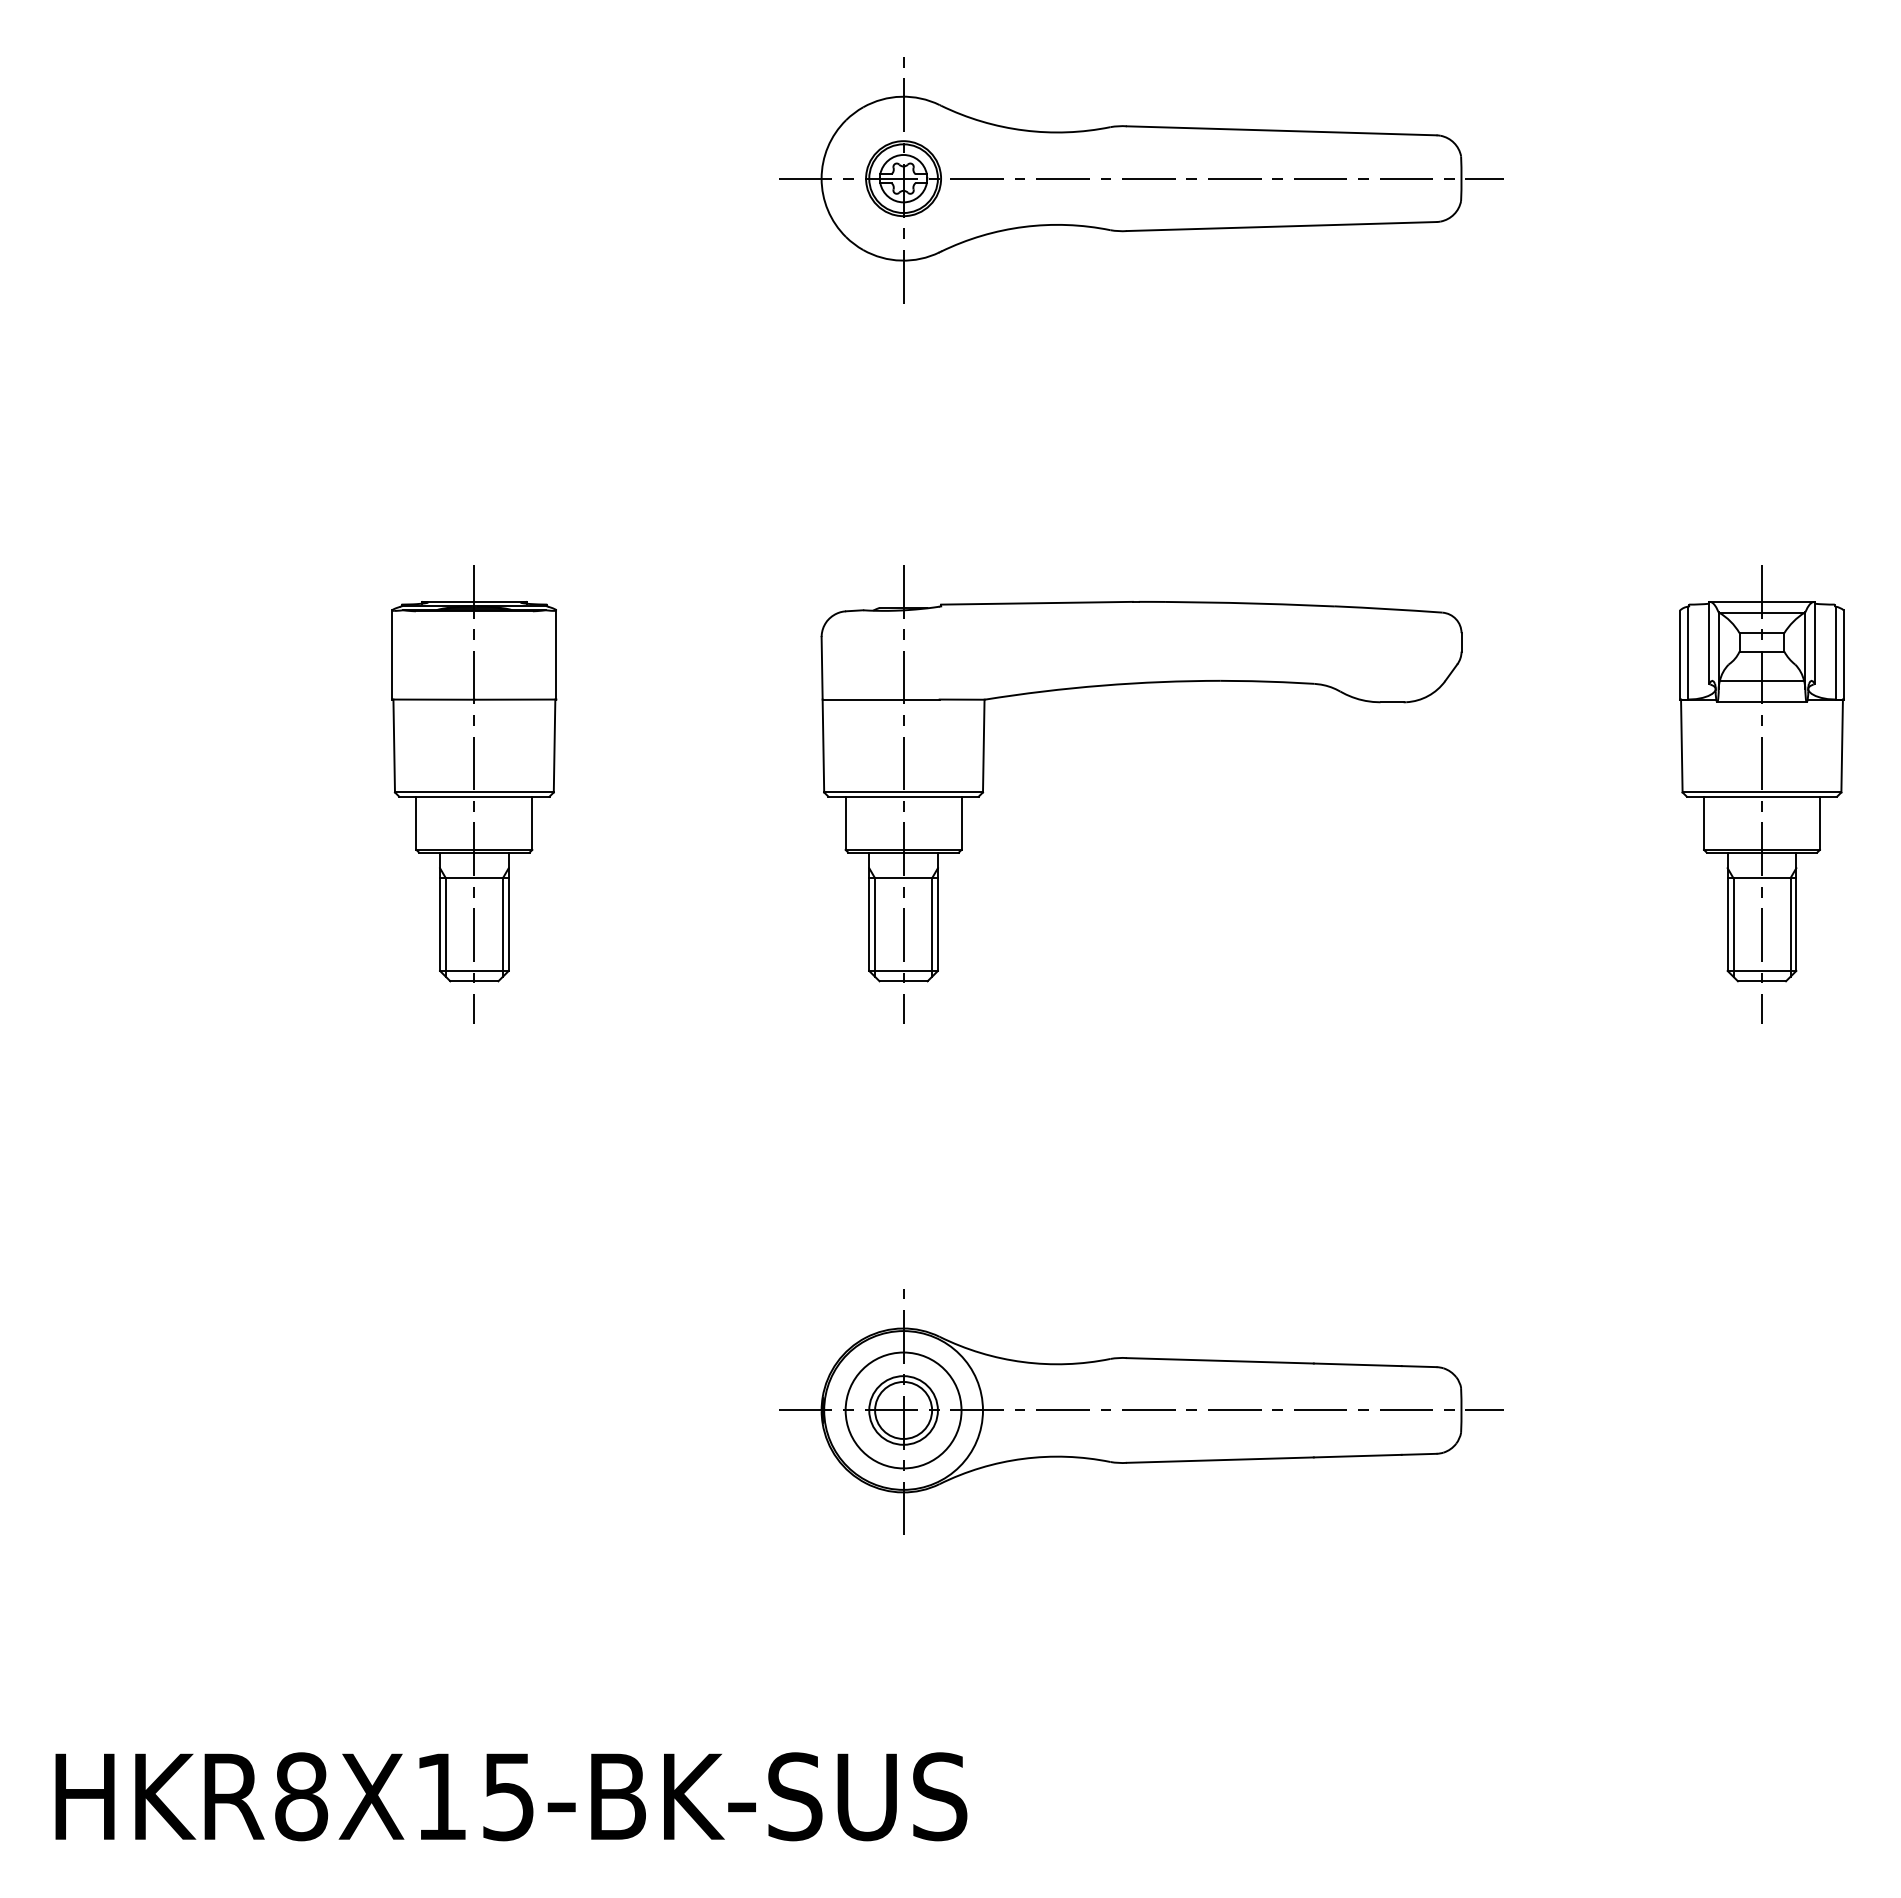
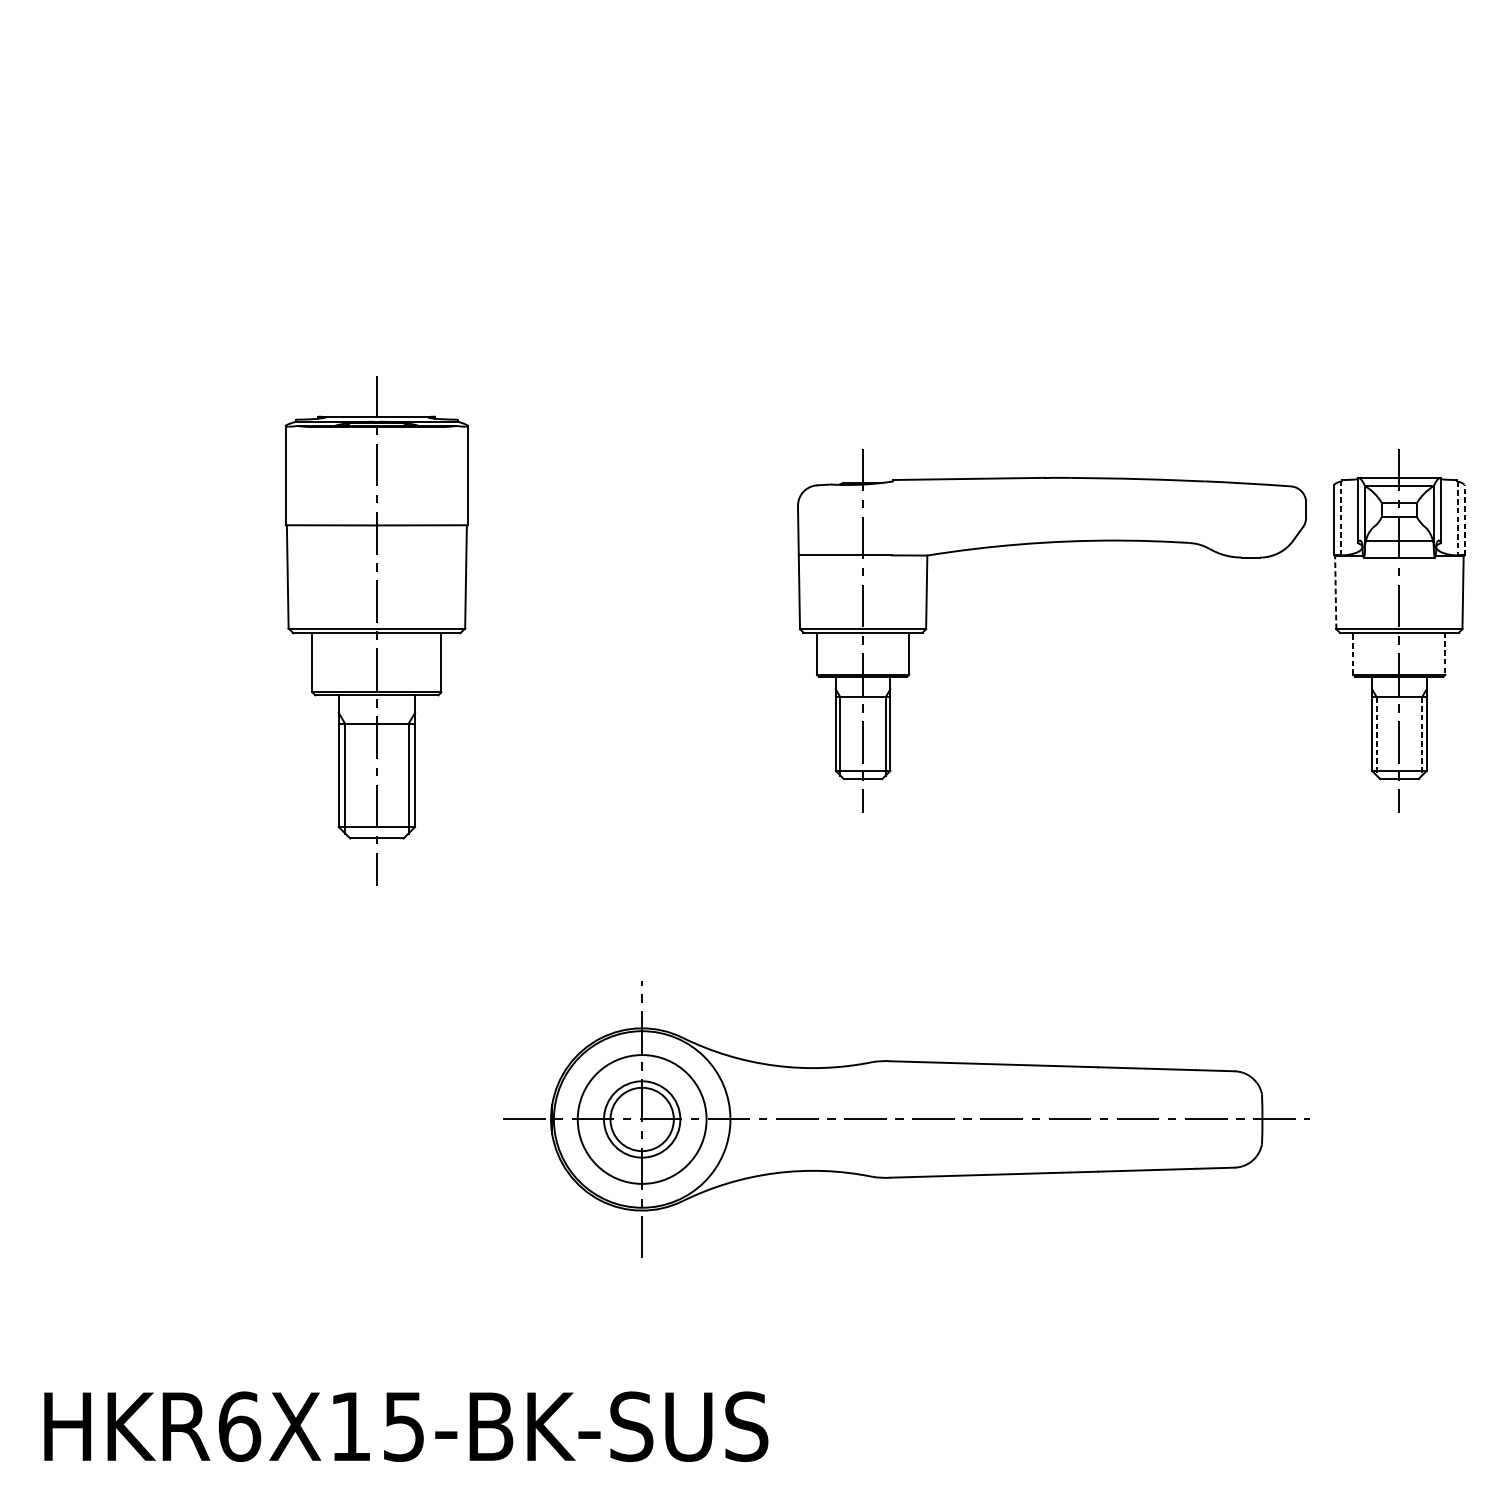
part: (1141, 180) -> (906, 143), removed
line: (1688, 652) -> (1341, 518), solid -> dashed
line: (1835, 653) -> (1457, 518), solid -> dashed
line: (1843, 655) -> (1464, 520), solid -> dashed
part: (1138, 684) -> (1049, 543), moved
line: (1681, 745) -> (1335, 591), solid -> dashed
part: (474, 794) -> (377, 630), size x1.4
line: (1704, 823) -> (1353, 653), solid -> dashed
line: (1819, 823) -> (1445, 653), solid -> dashed
line: (1733, 928) -> (1376, 737), solid -> dashed
line: (1790, 928) -> (1422, 737), solid -> dashed
part: (1141, 1411) -> (906, 1120), size x1.4
text: (301, 1796) -> (239, 1426), HKR8X15-BK-SUS -> HKR6X15-BK-SUS

